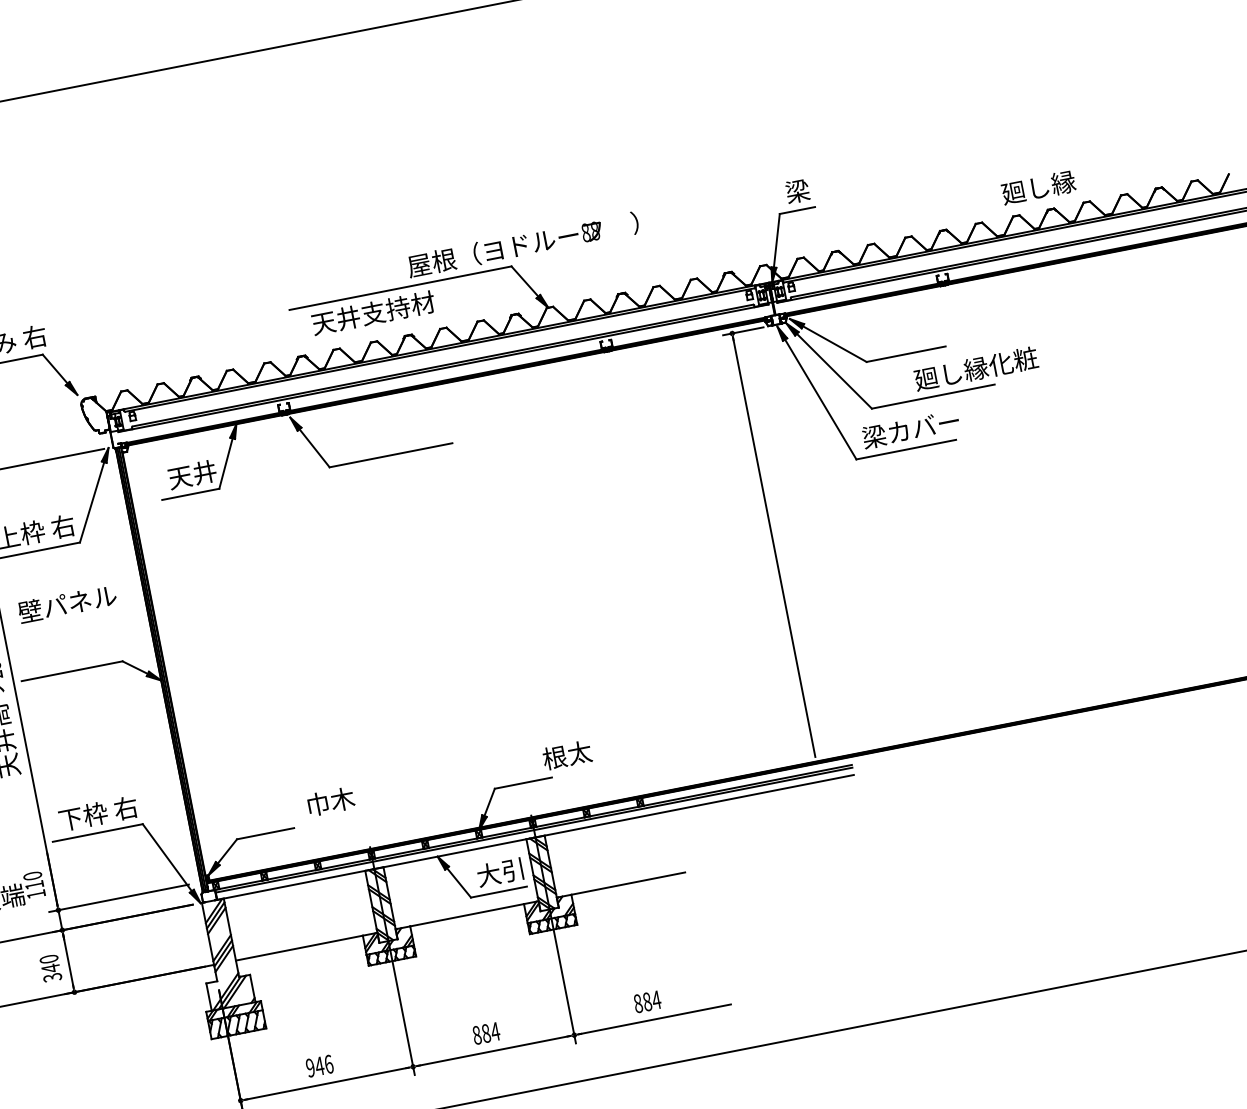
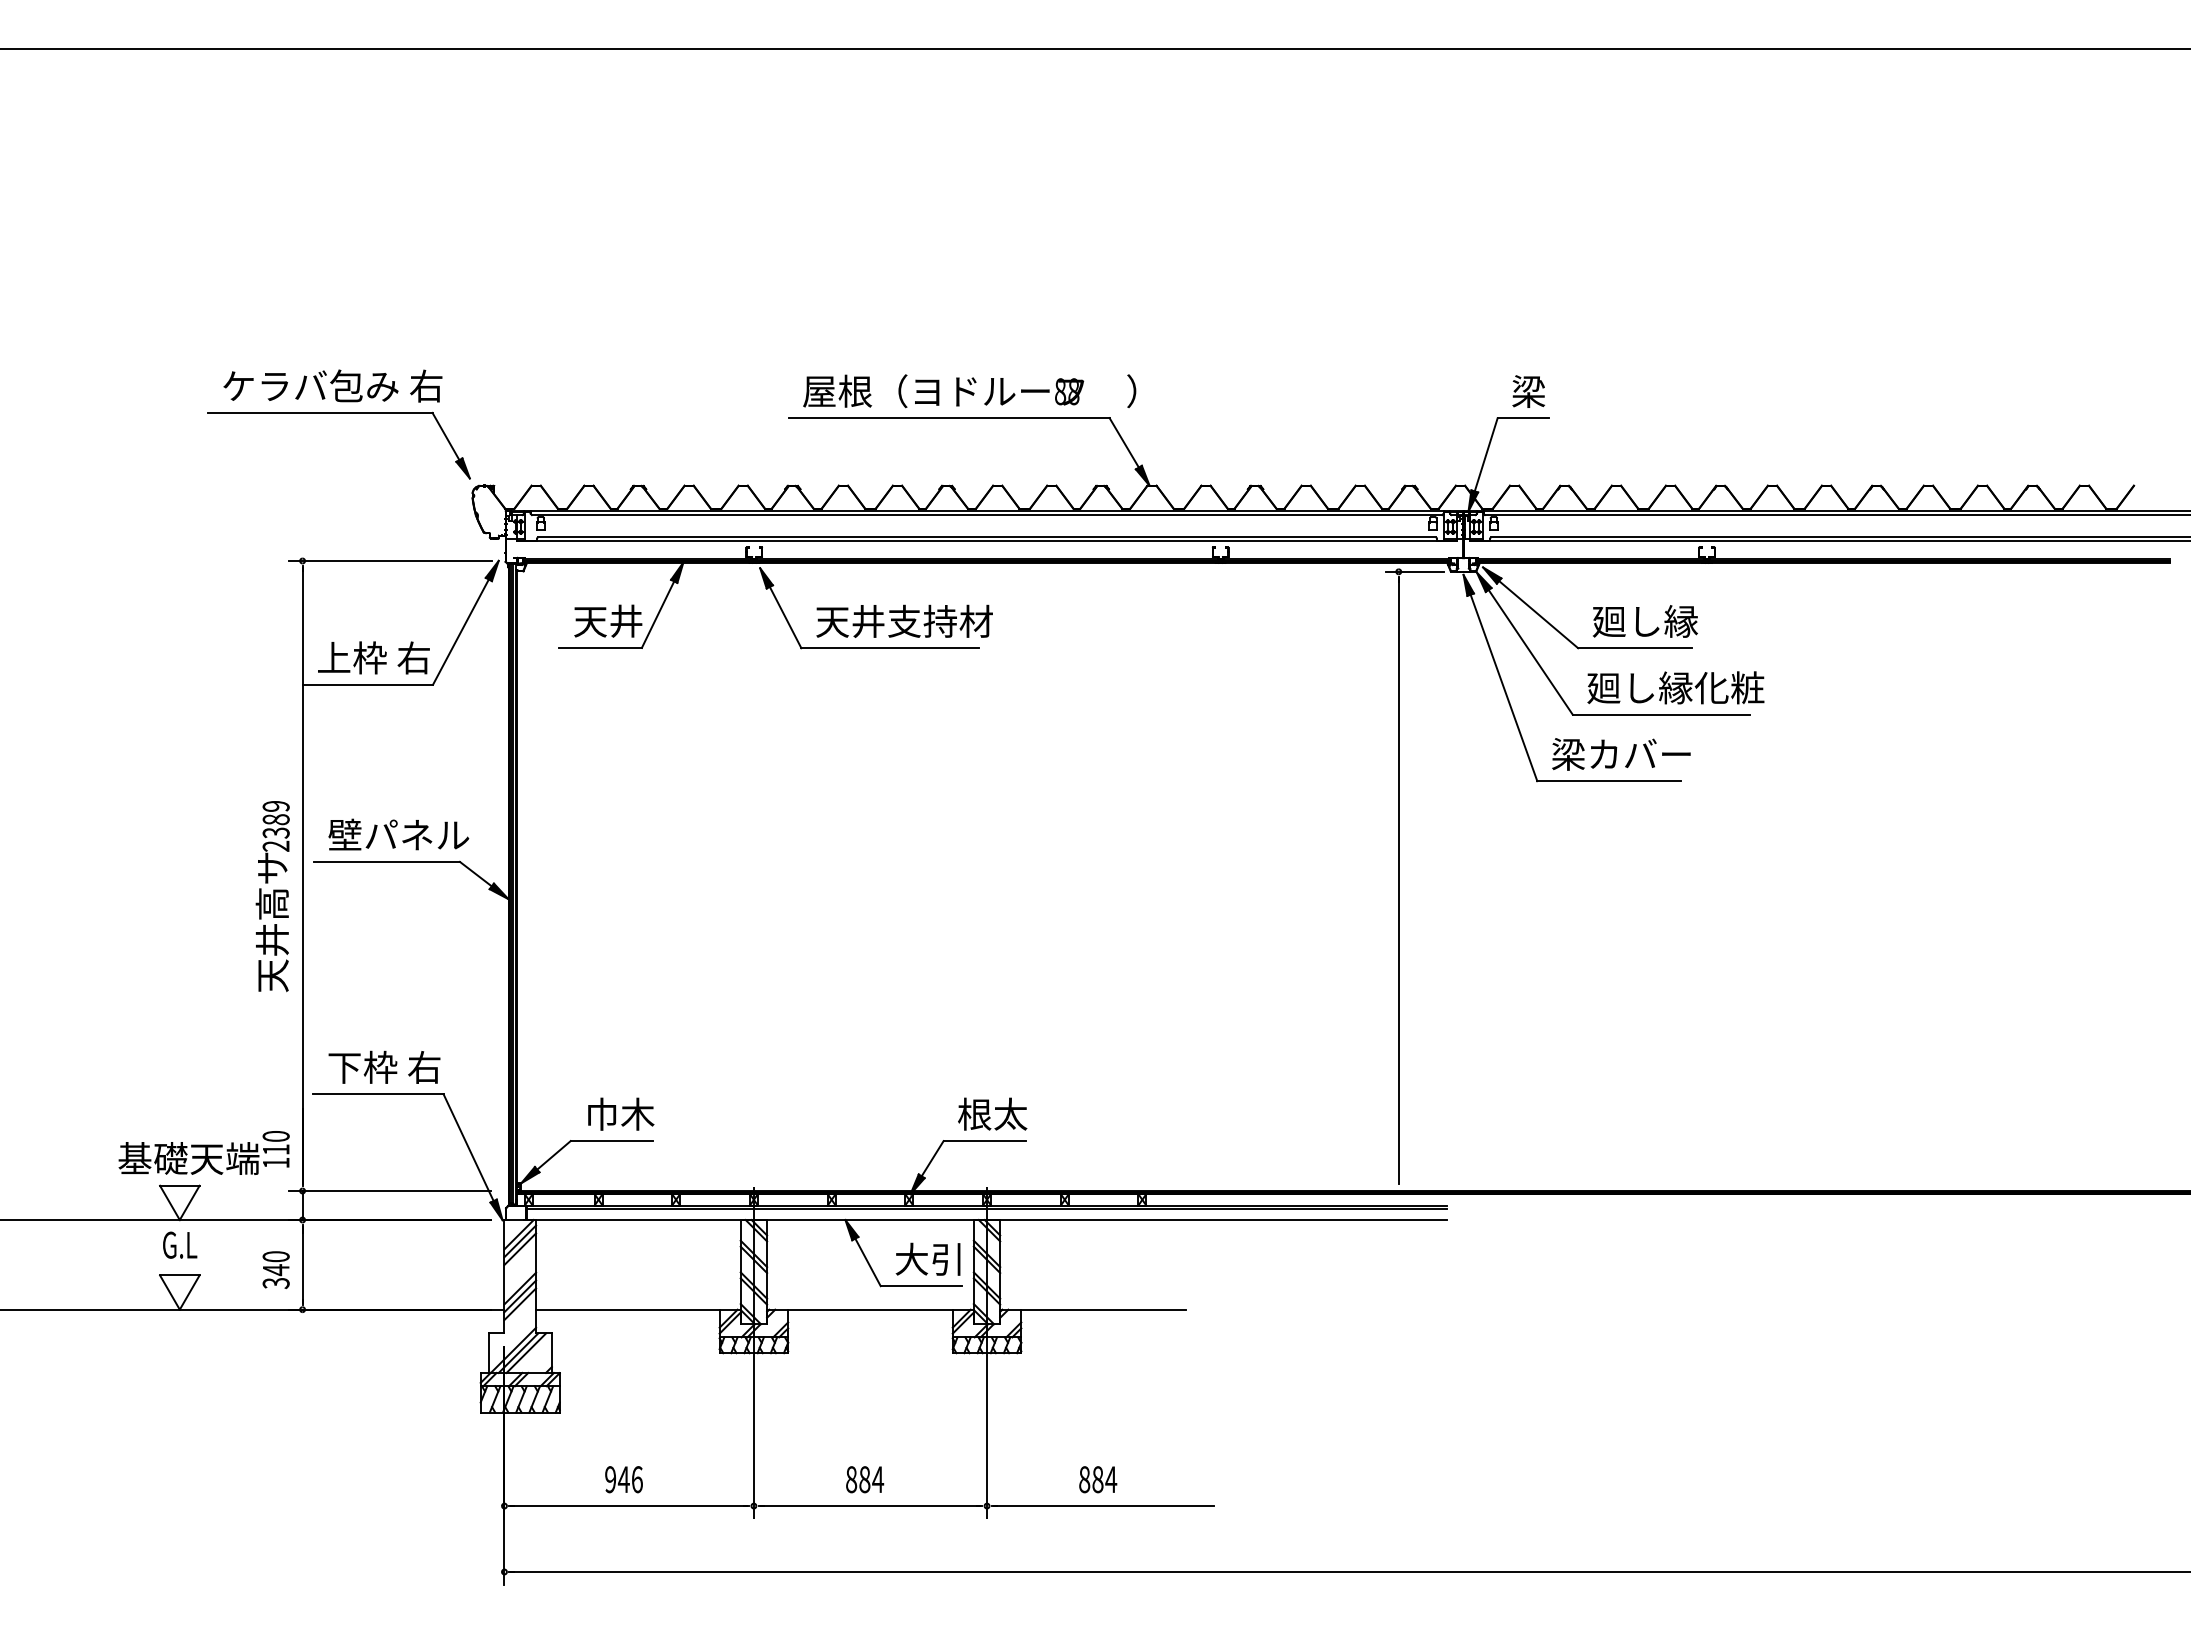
text: (1038, 187) -> (1645, 621), moved
text: (523, 245) -> (969, 391), moved
text: (373, 312) -> (904, 620), moved
text: (975, 368) -> (1675, 687), moved
text: (67, 603) -> (398, 834), moved
text: (567, 754) -> (992, 1113), moved
text: (331, 801) -> (621, 1113), moved

